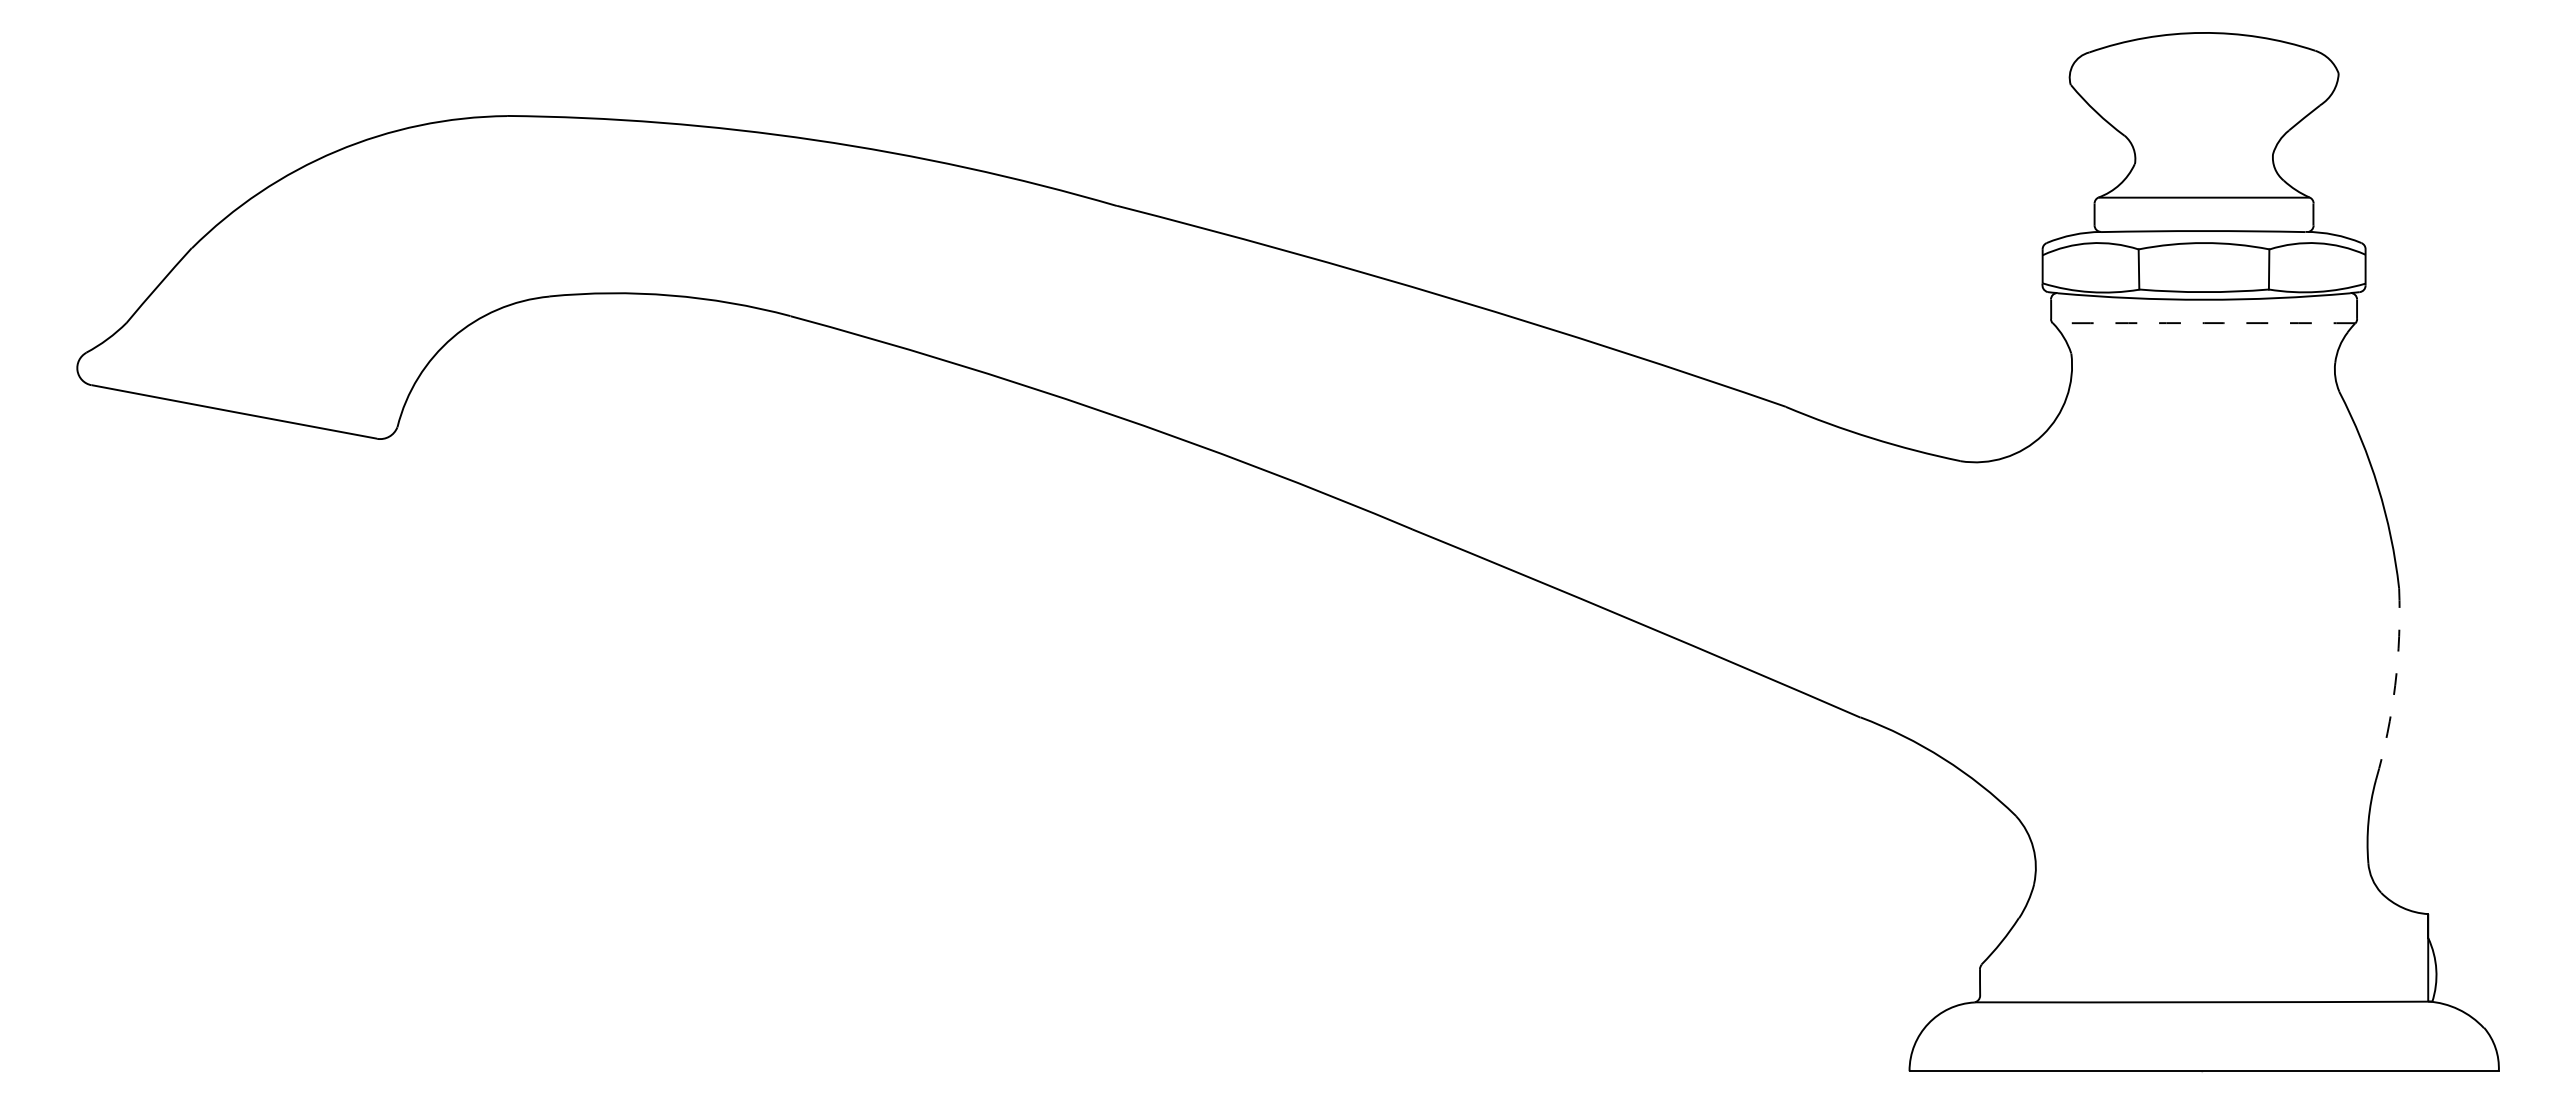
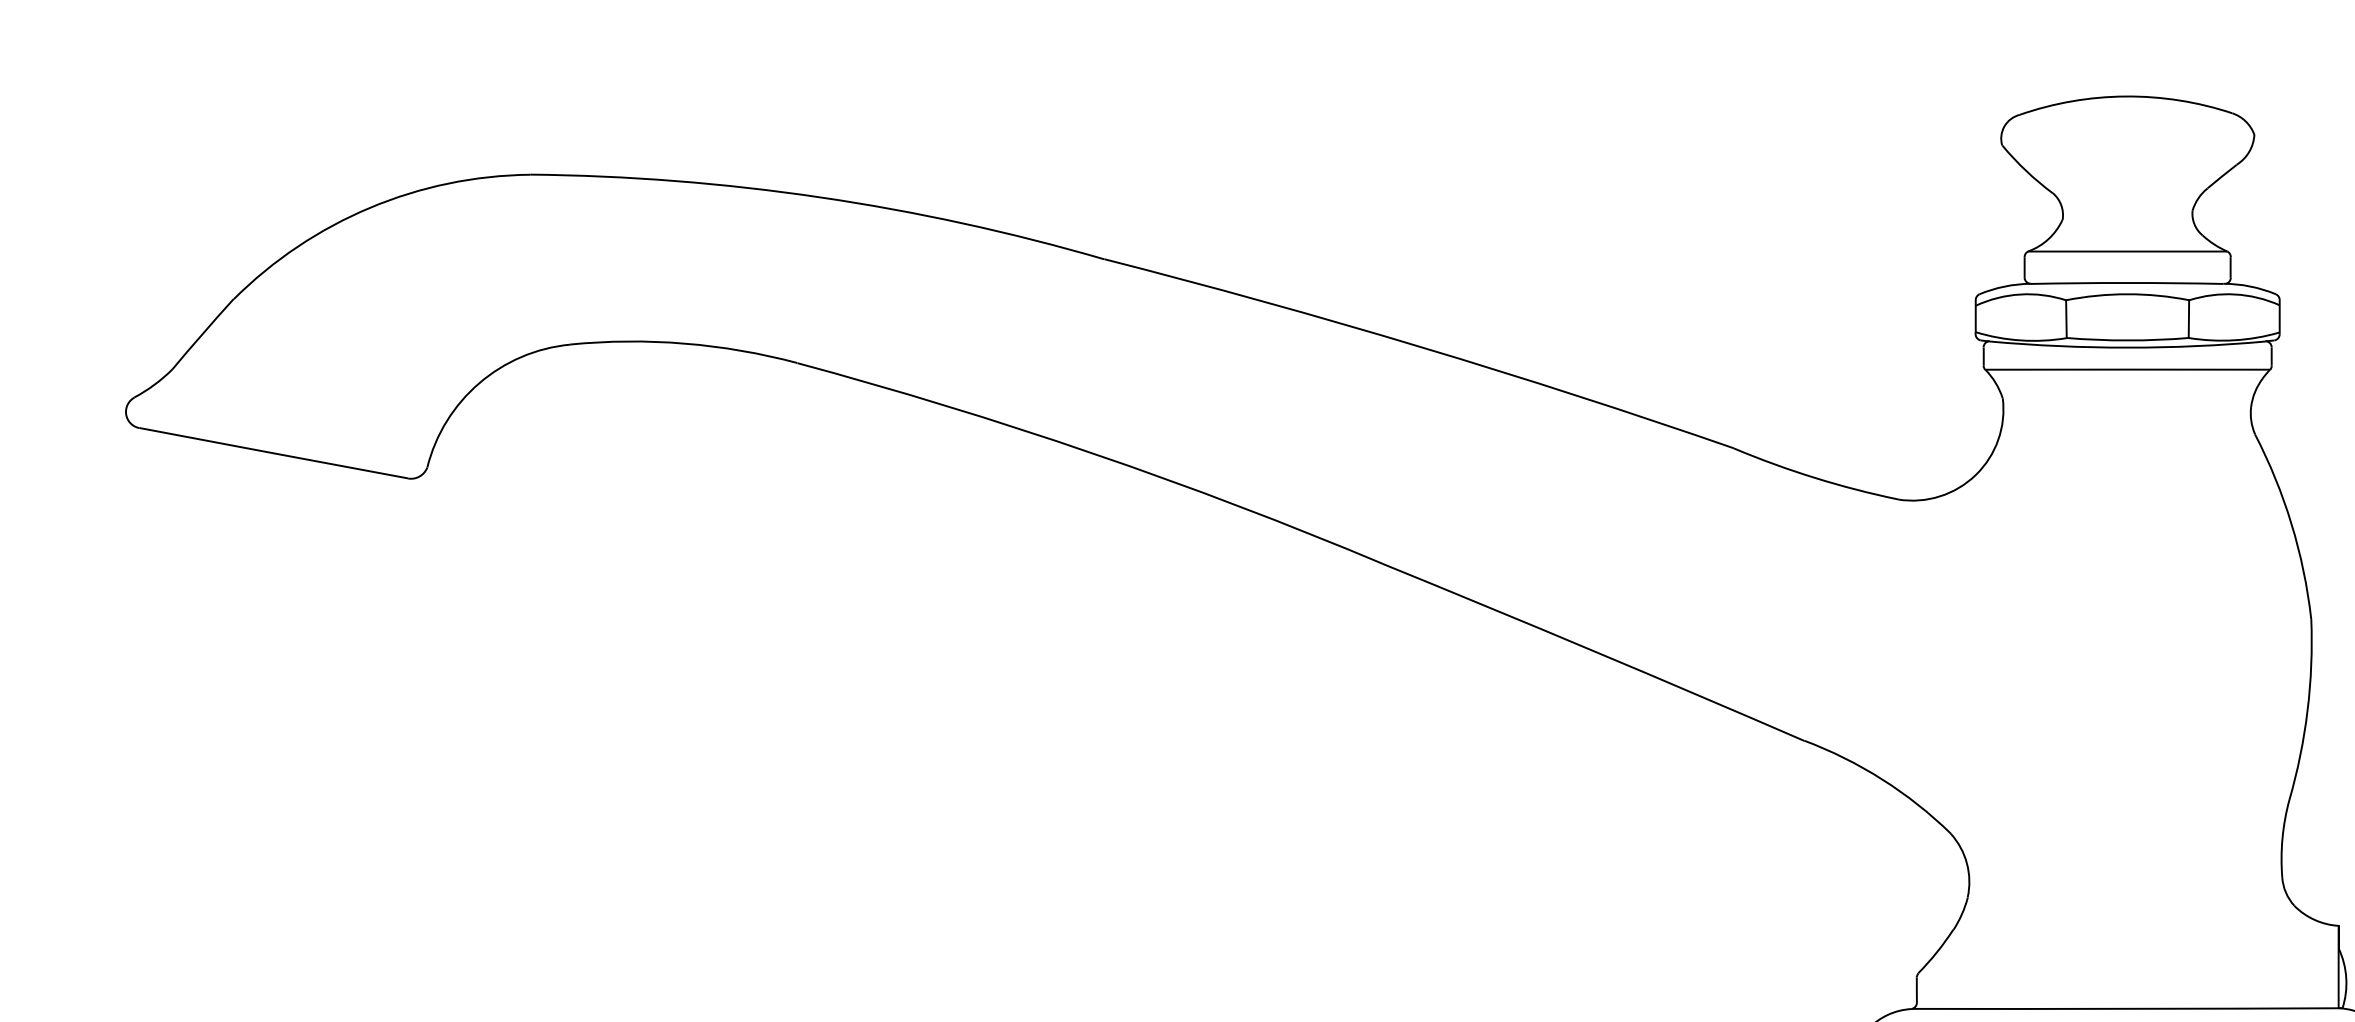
arc: (2204, 323) -> (2128, 369), dashed -> solid
arc: (2395, 685) -> (2307, 710), dashed -> solid

